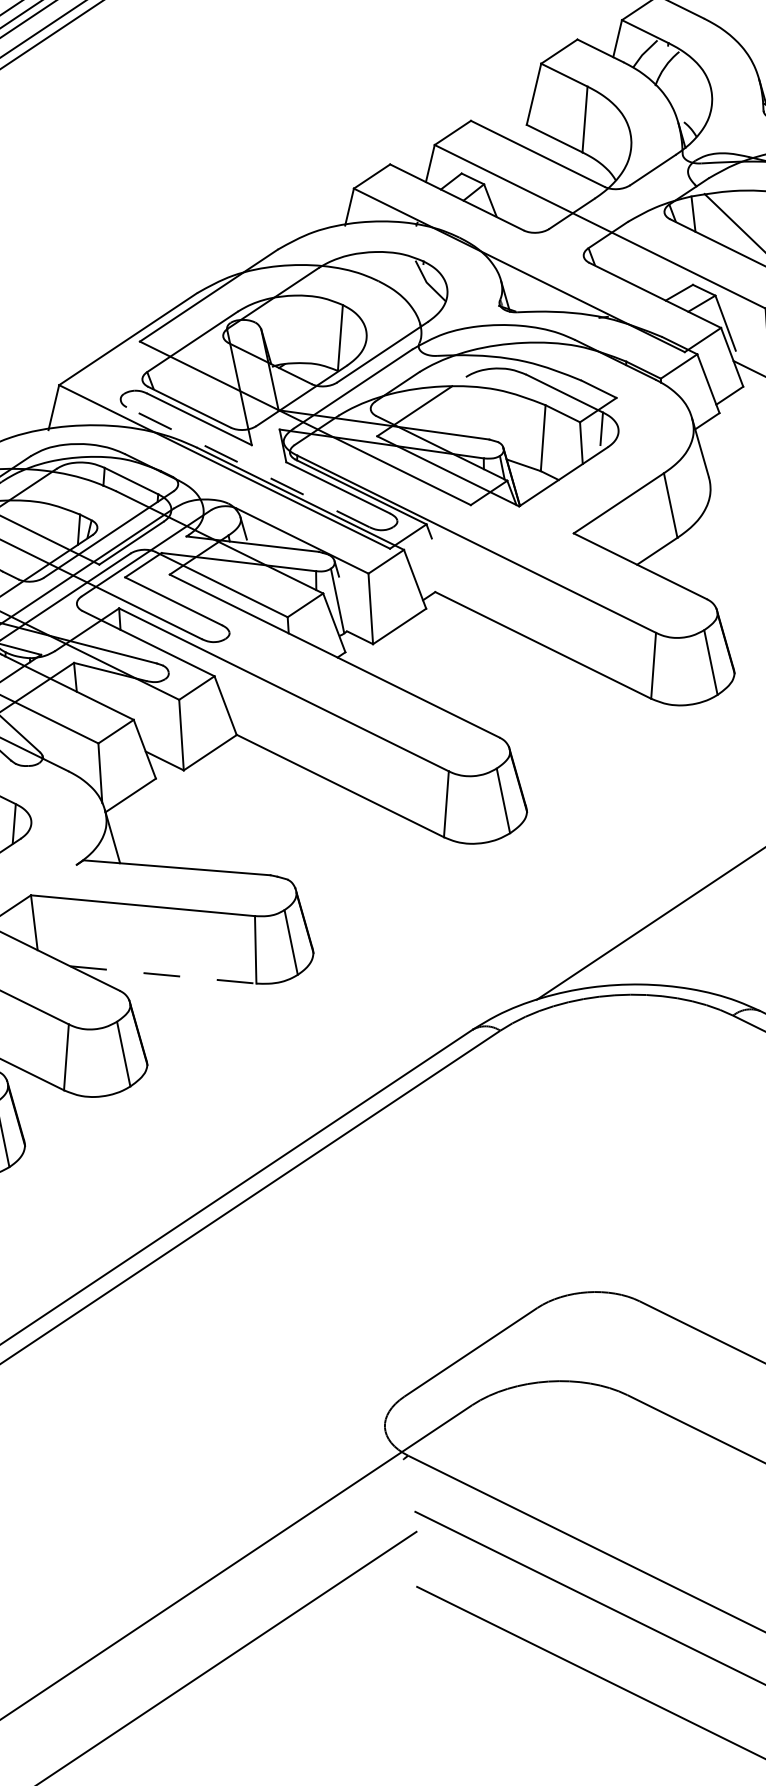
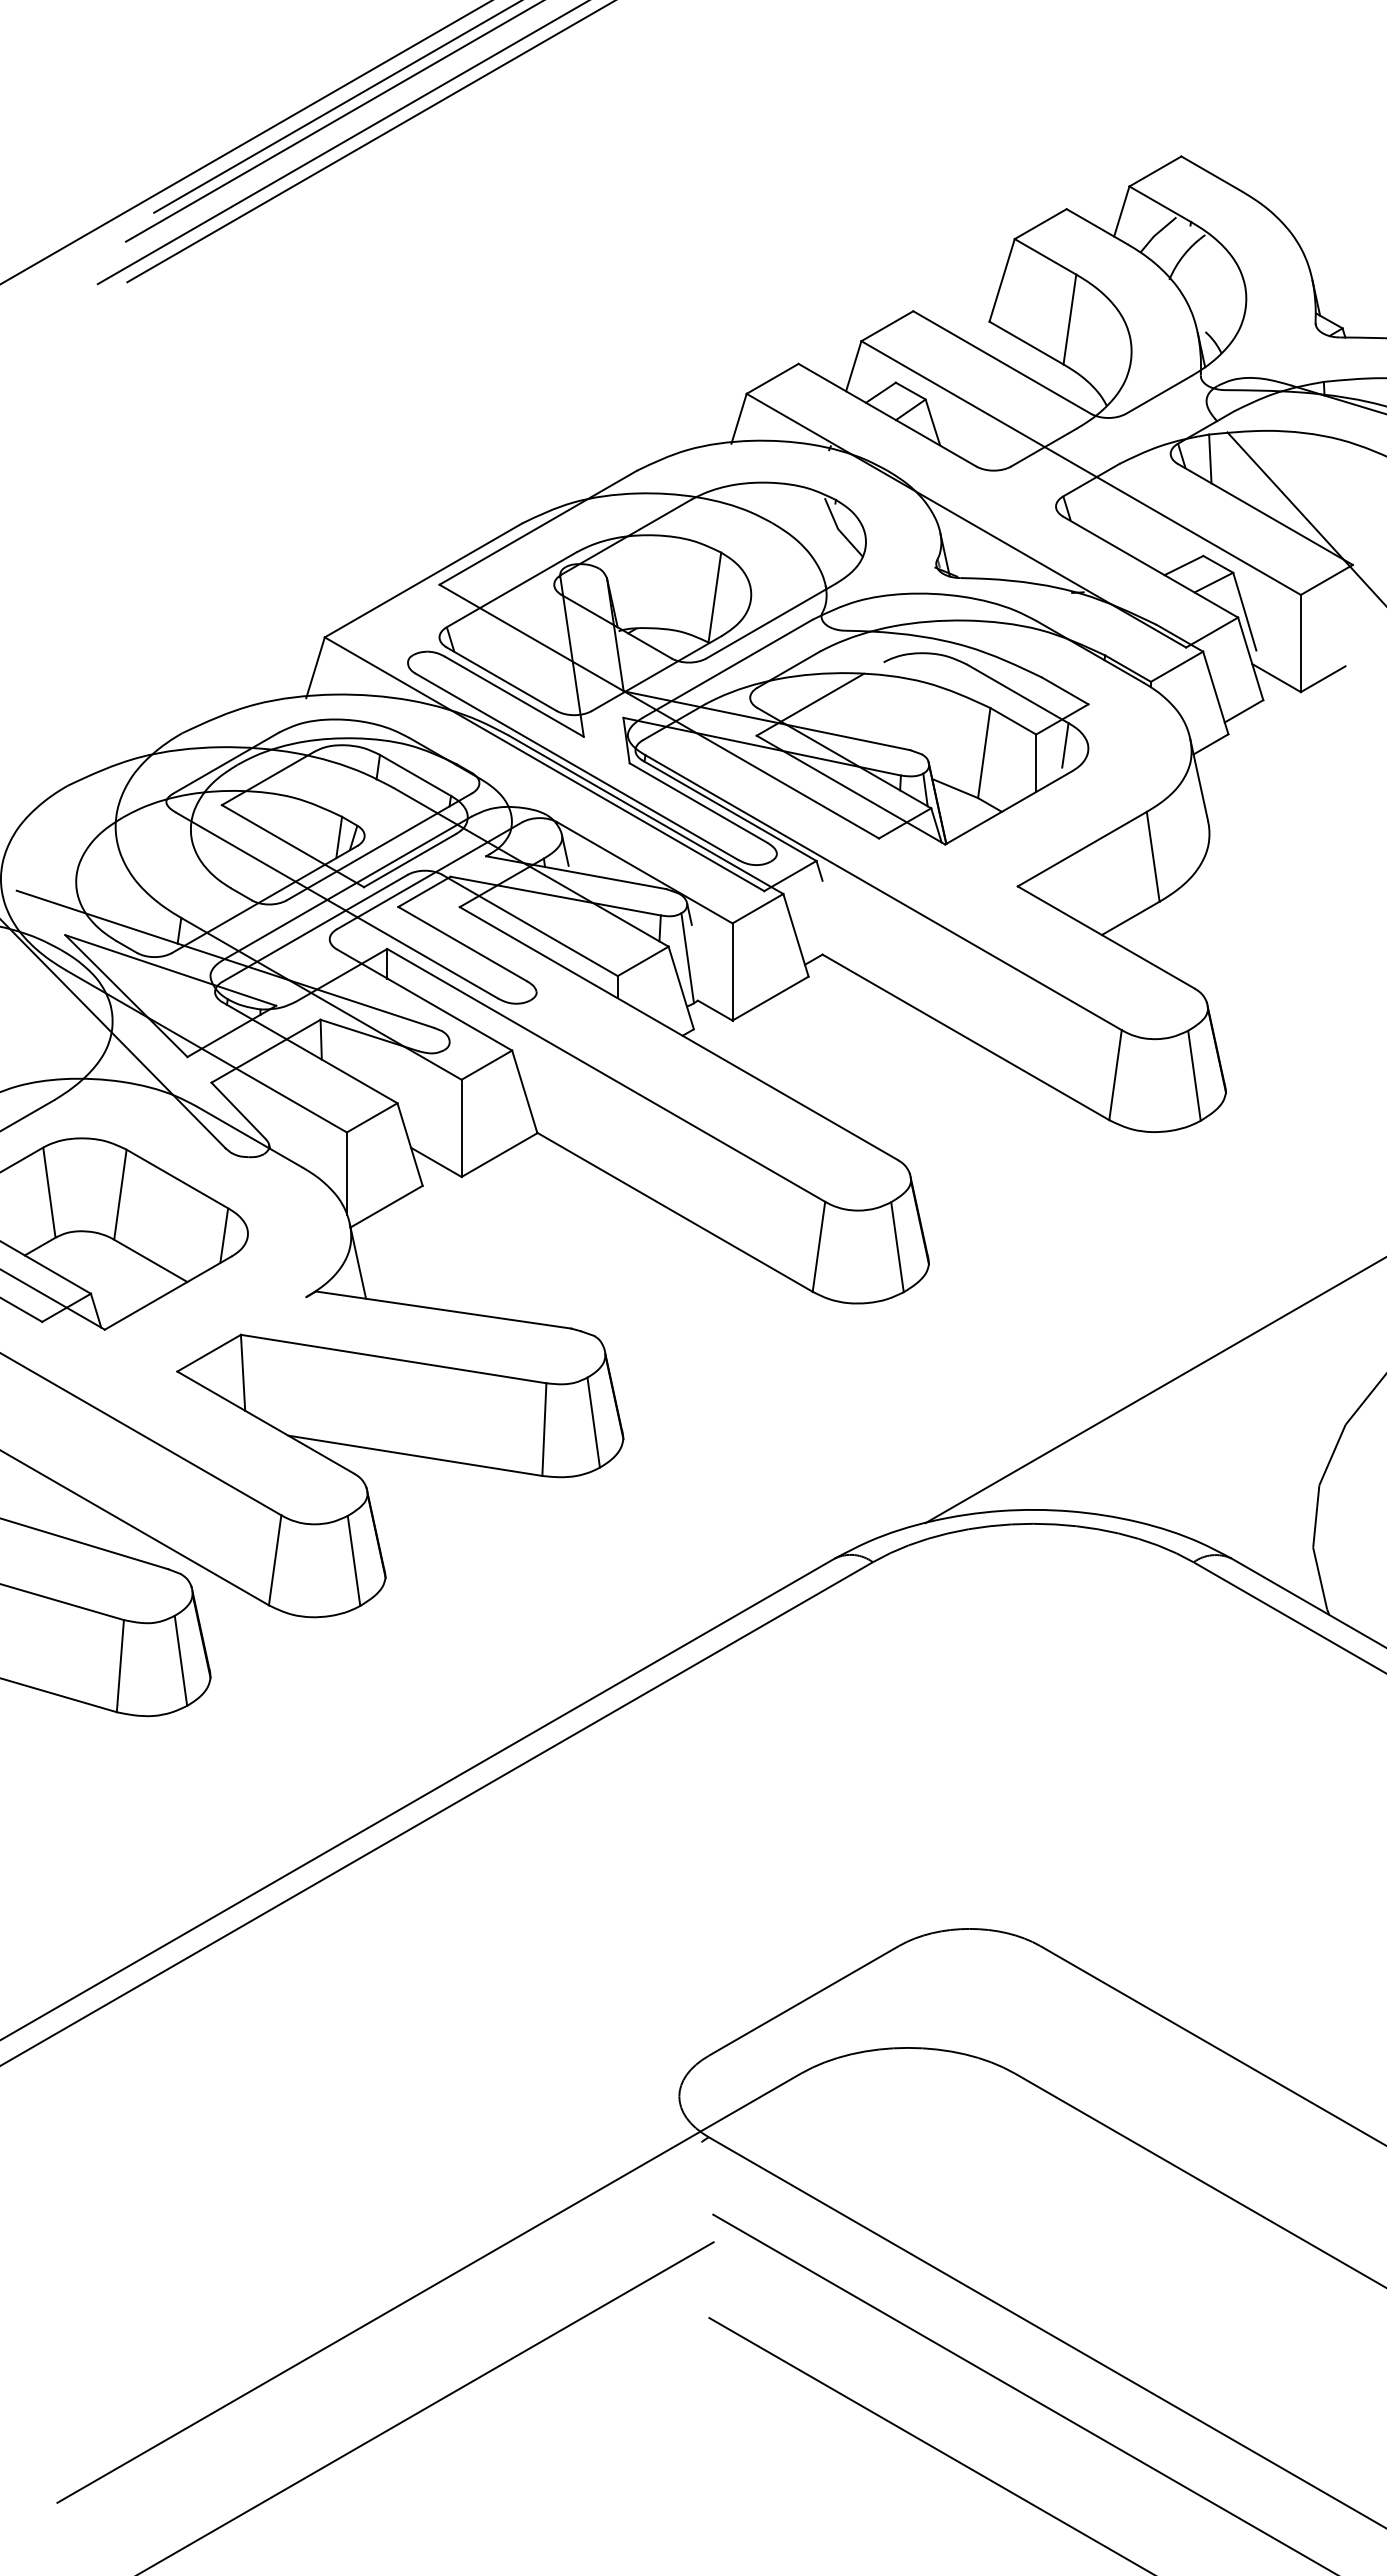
line: (247, 467) -> (576, 766), dashed -> solid
line: (163, 974) -> (415, 1455), dashed -> solid

